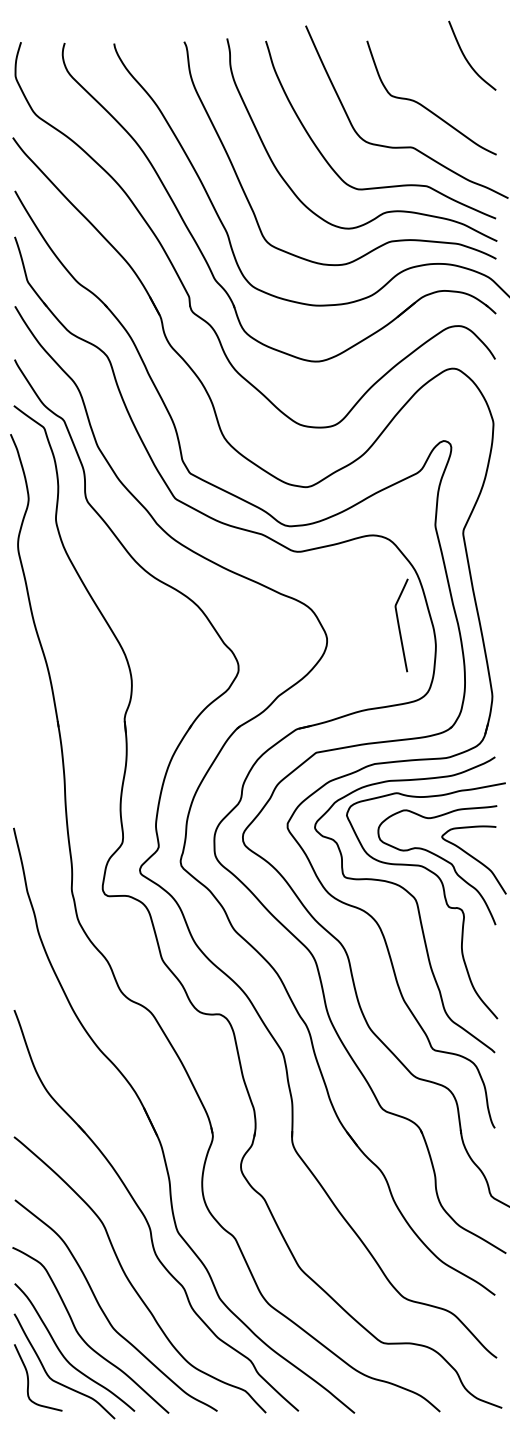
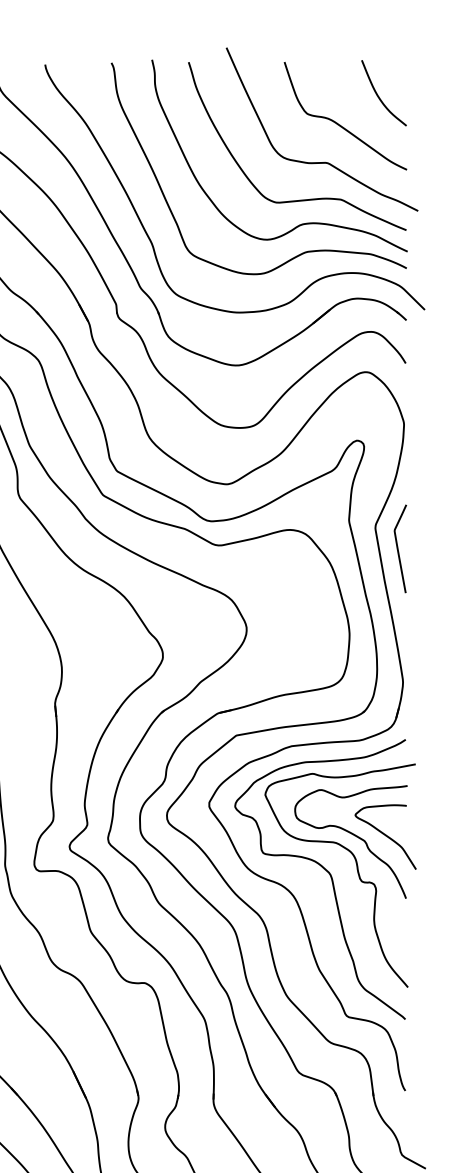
curve: (466, 57) -> (378, 94), moved
curve: (399, 625) -> (398, 548), moved

